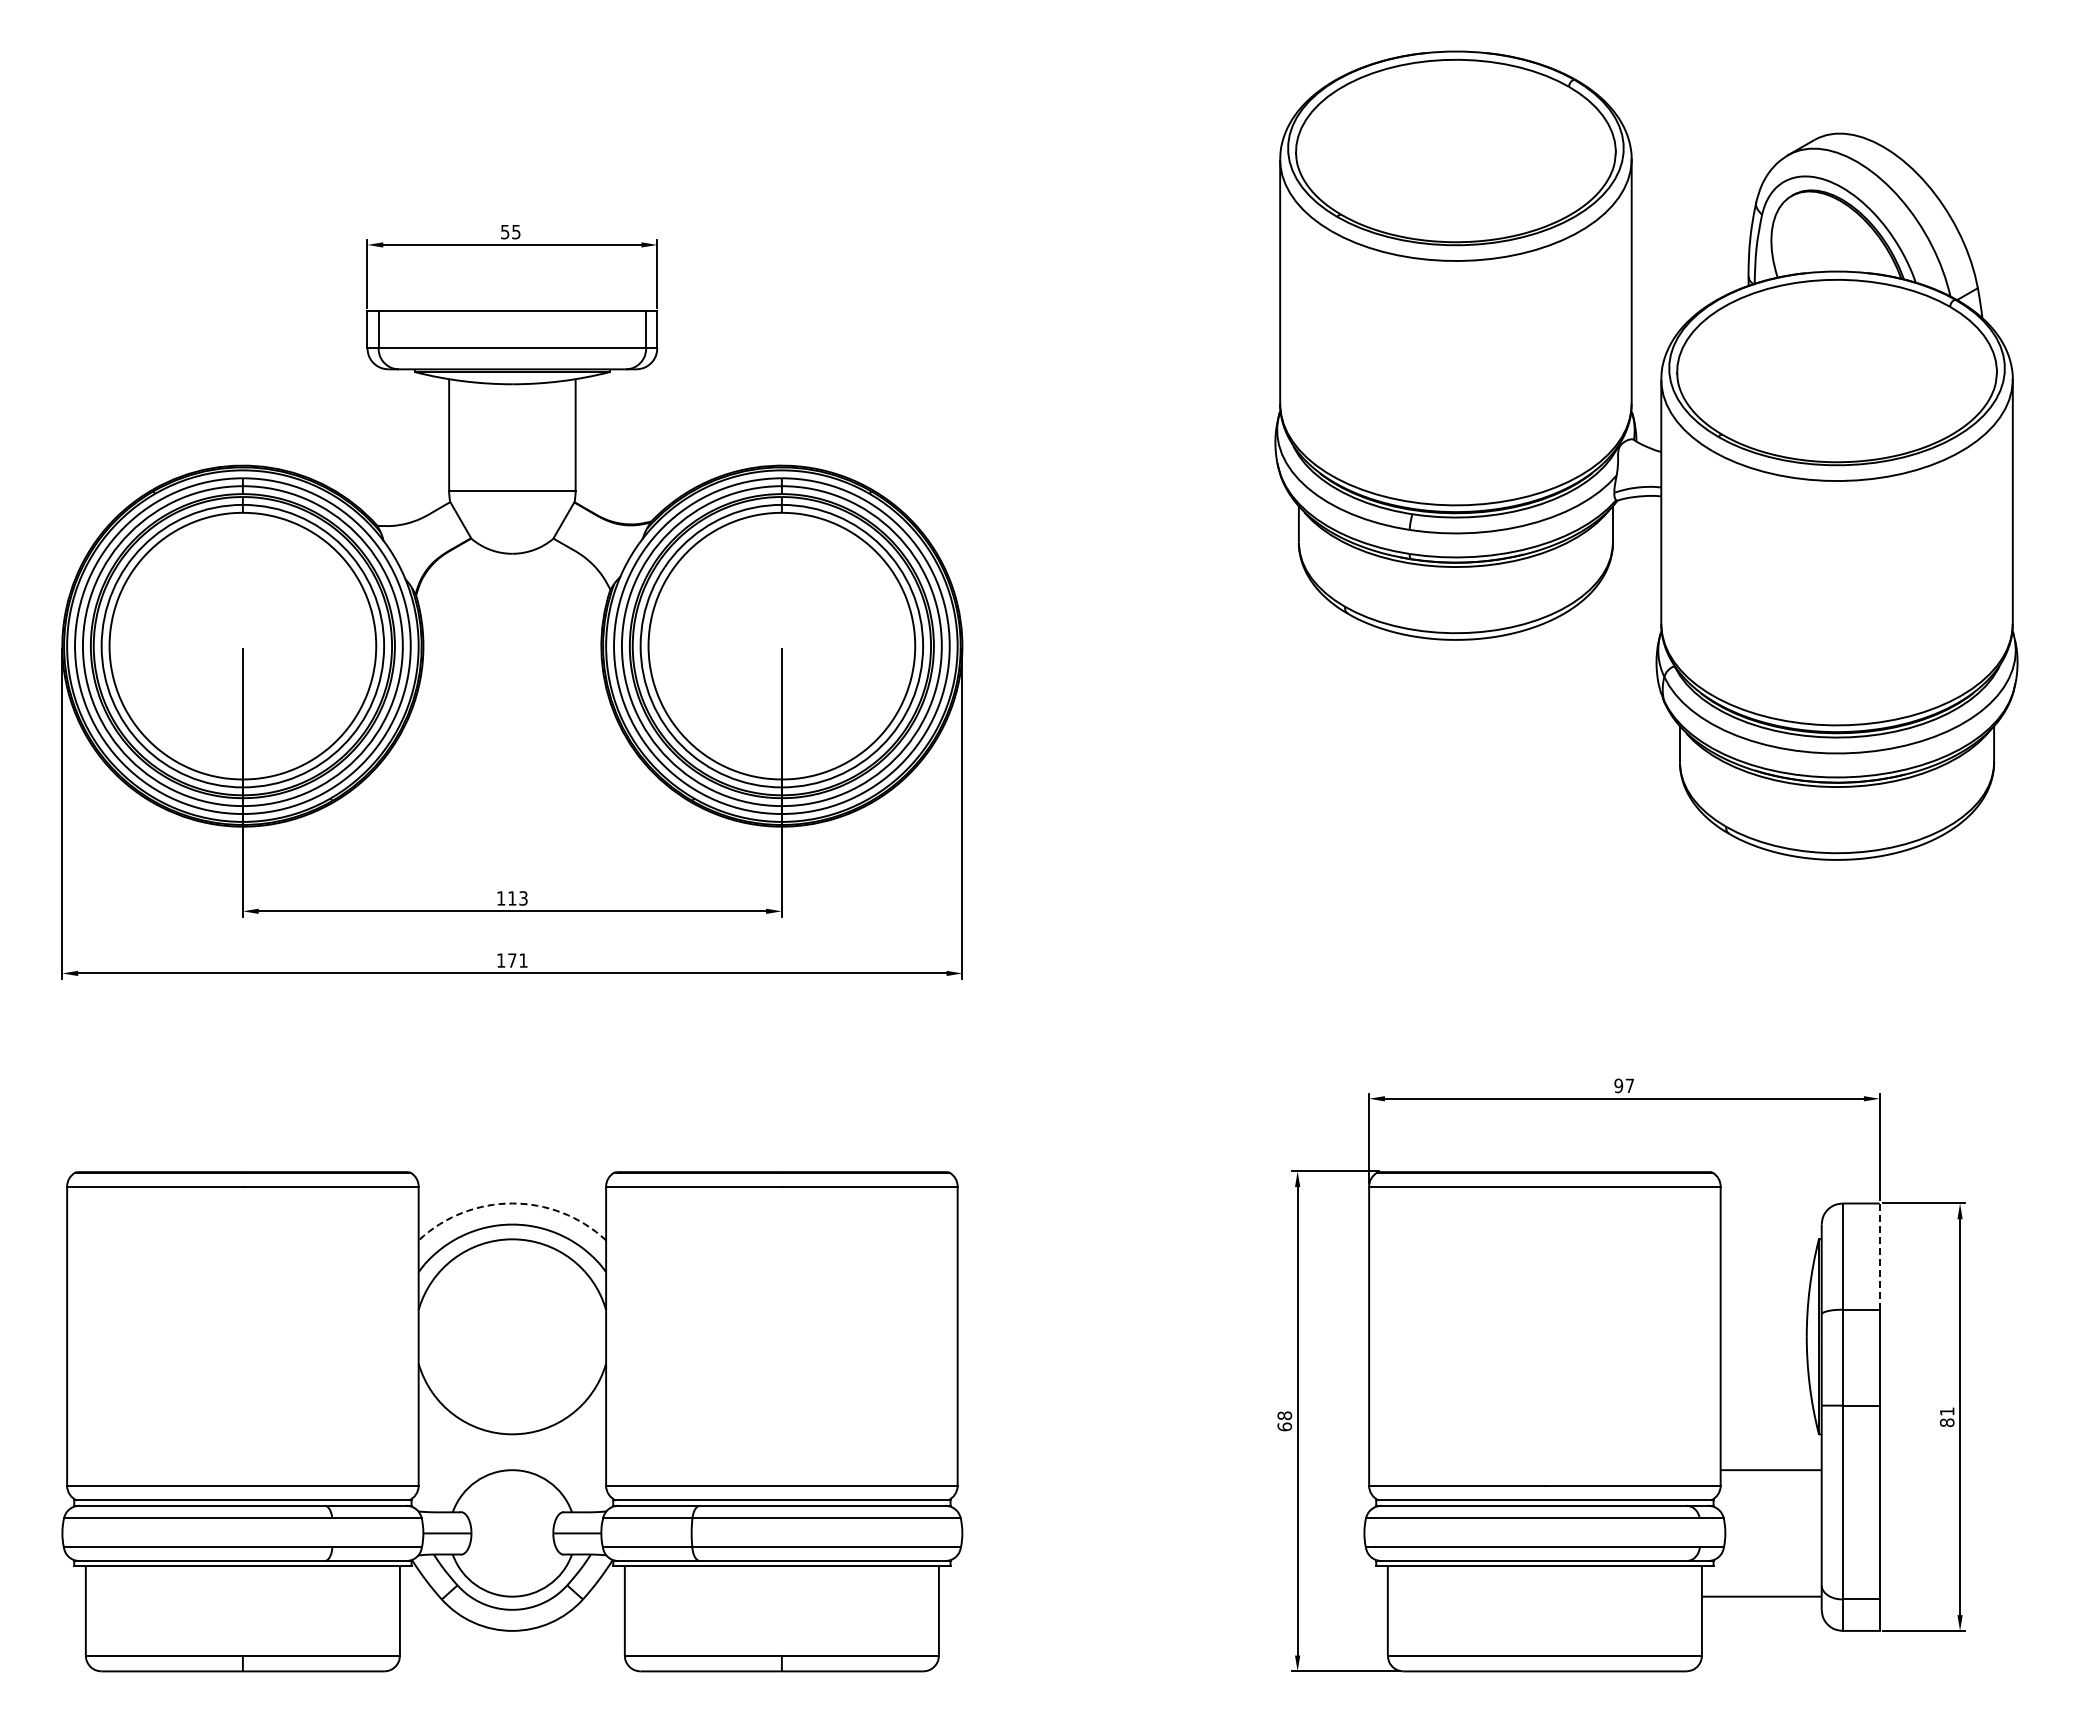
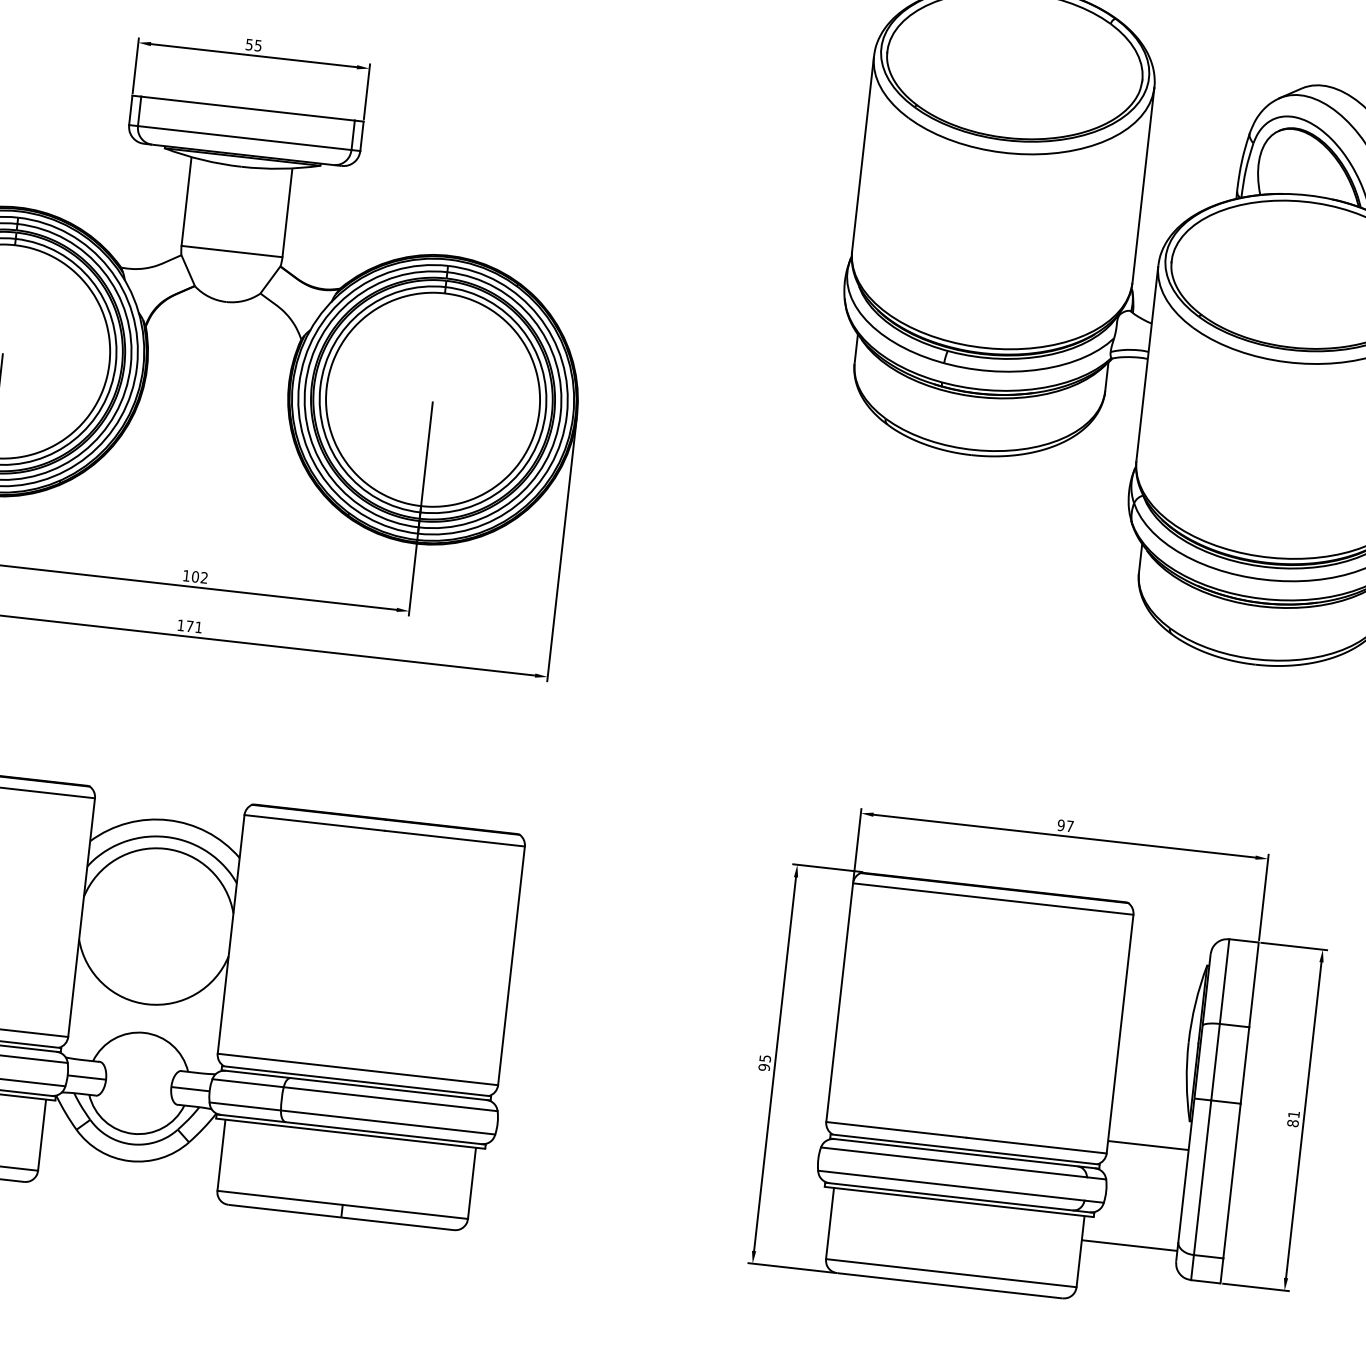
text: (517, 898) -> (199, 577), 113 -> 102
arc: (512, 1203) -> (168, 820), dashed -> solid
line: (1879, 1257) -> (1253, 985), dashed -> solid
text: (1284, 1421) -> (764, 1063), 68 -> 95

